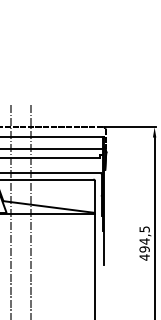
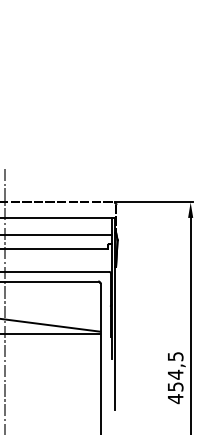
text: (144, 249) -> (175, 387), 494,5 -> 454,5

